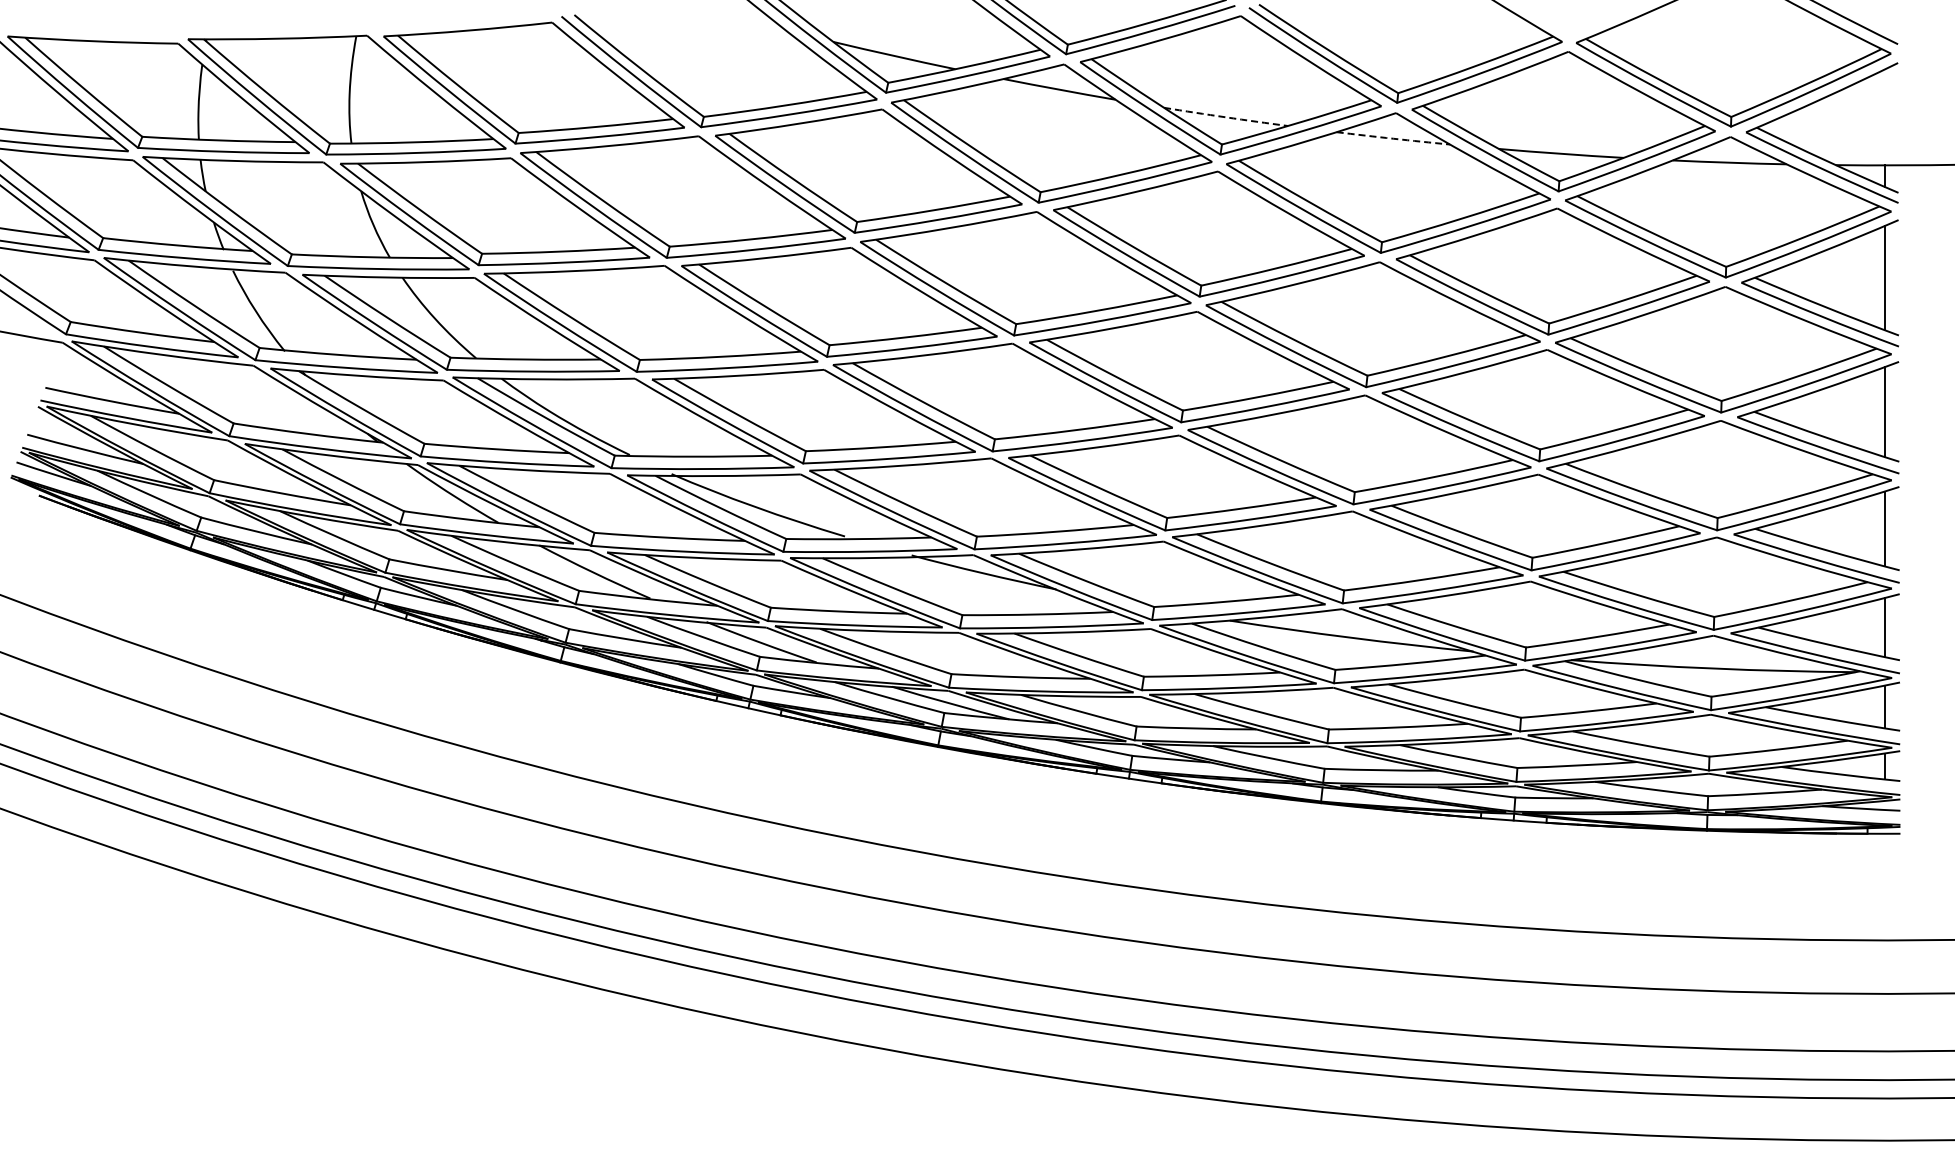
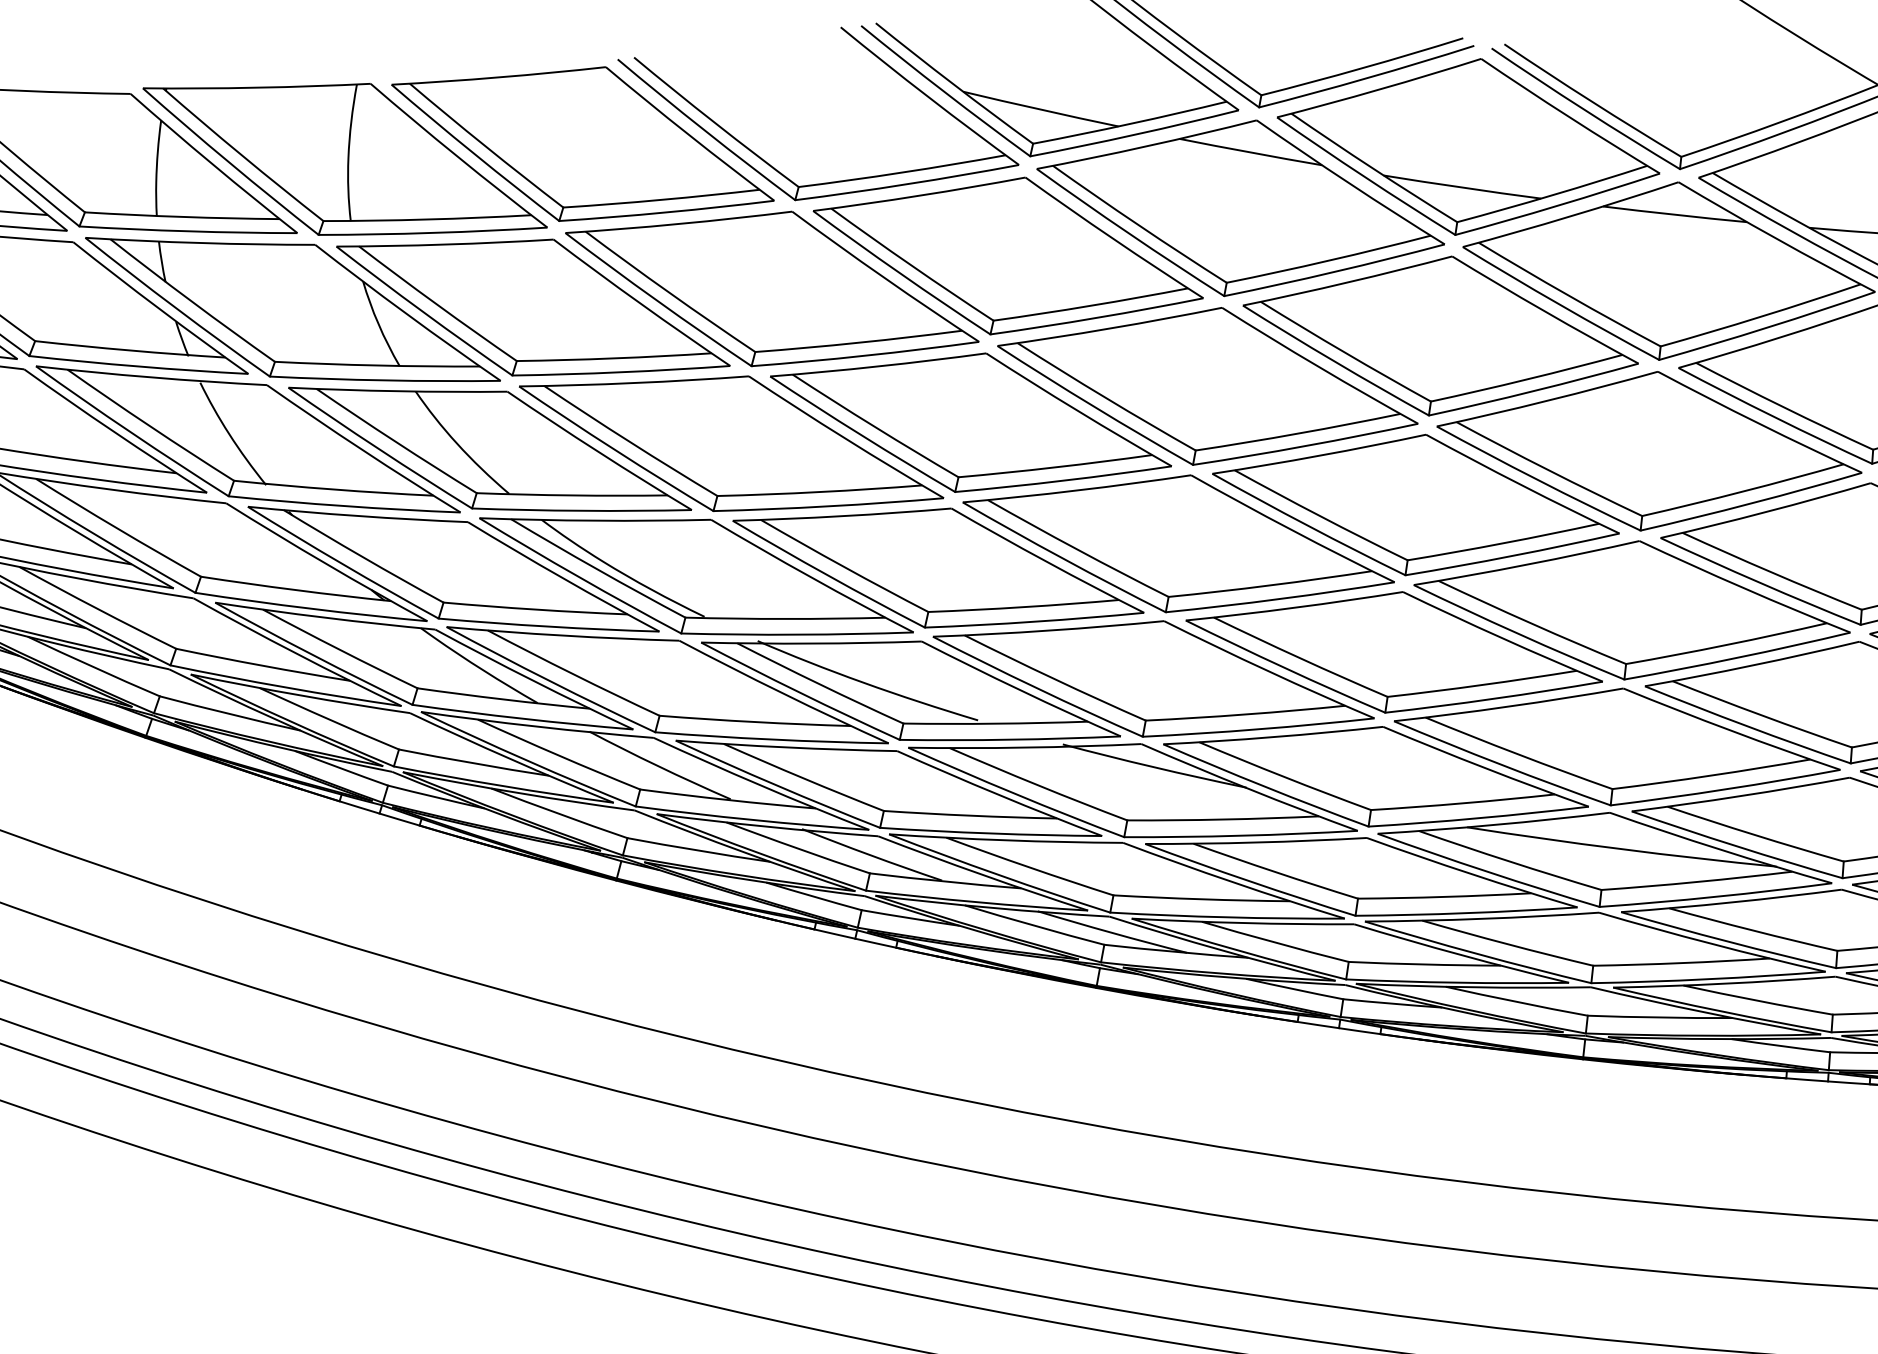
arc: (1225, 117) -> (1461, 187), dashed -> solid
arc: (1393, 138) -> (1675, 214), dashed -> solid

